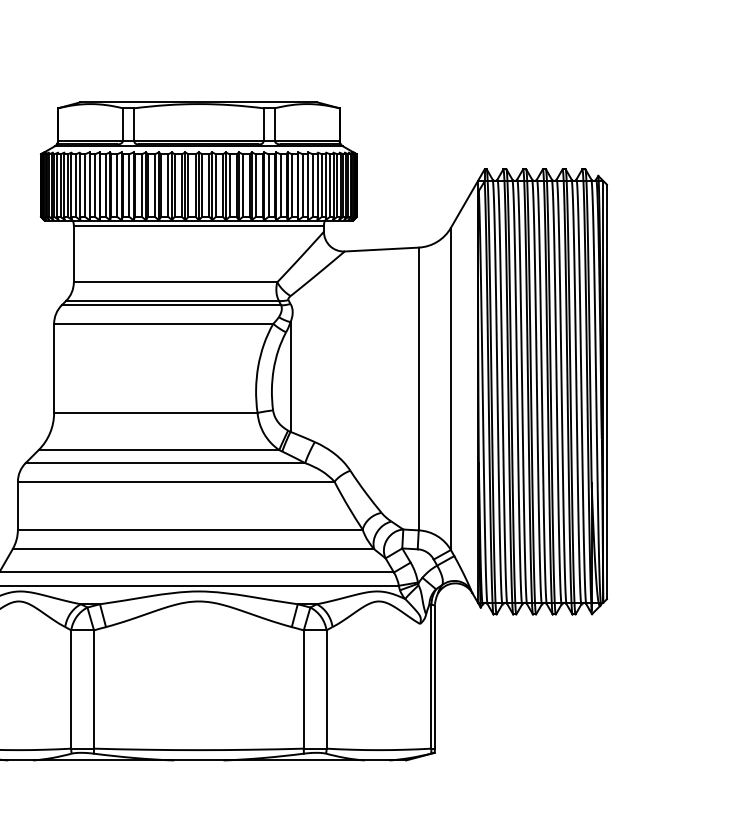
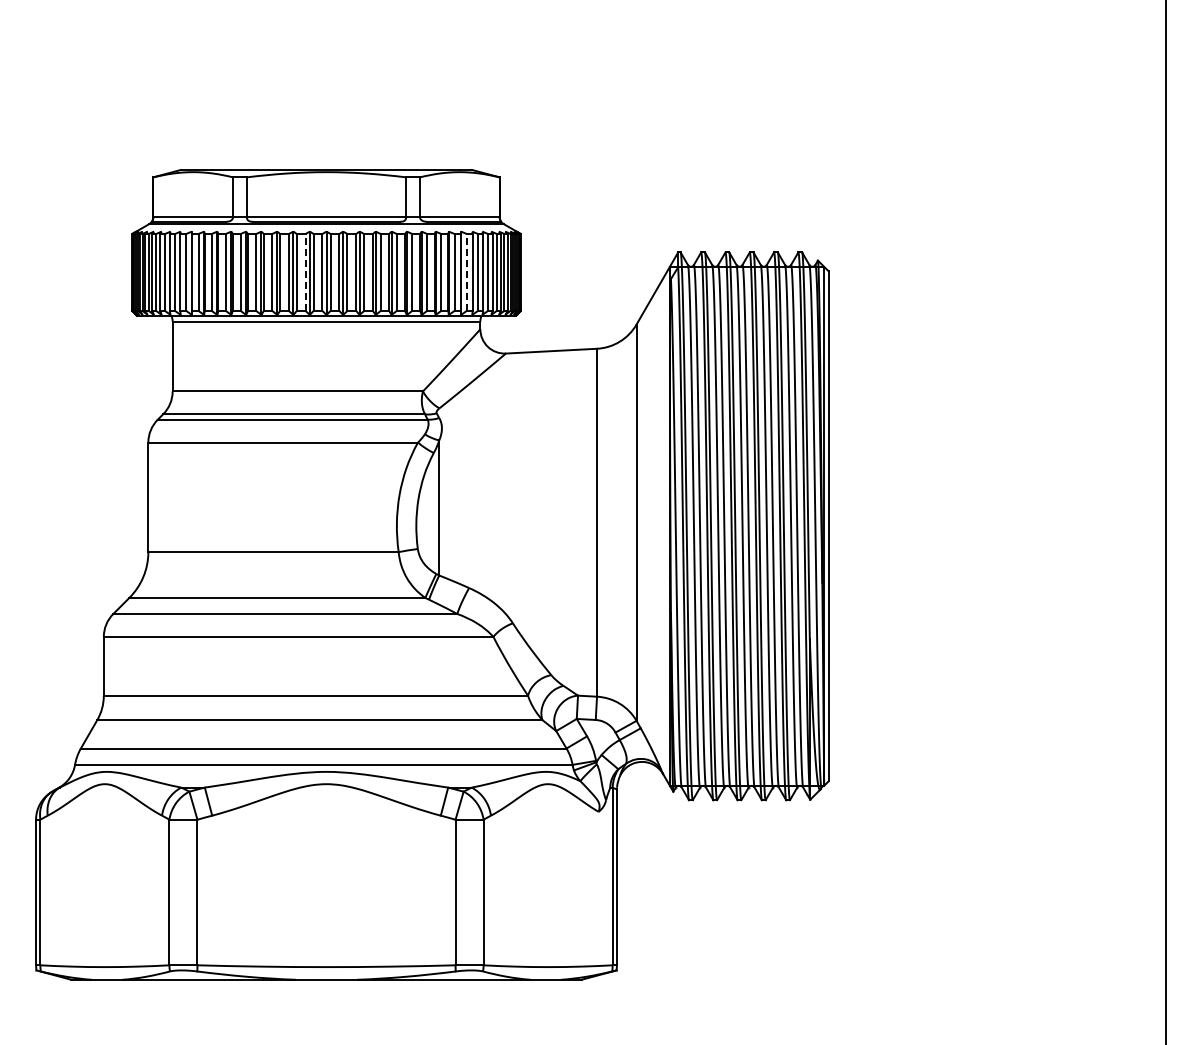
line: (181, 184) -> (305, 271), solid -> dashed
line: (312, 184) -> (466, 271), solid -> dashed

